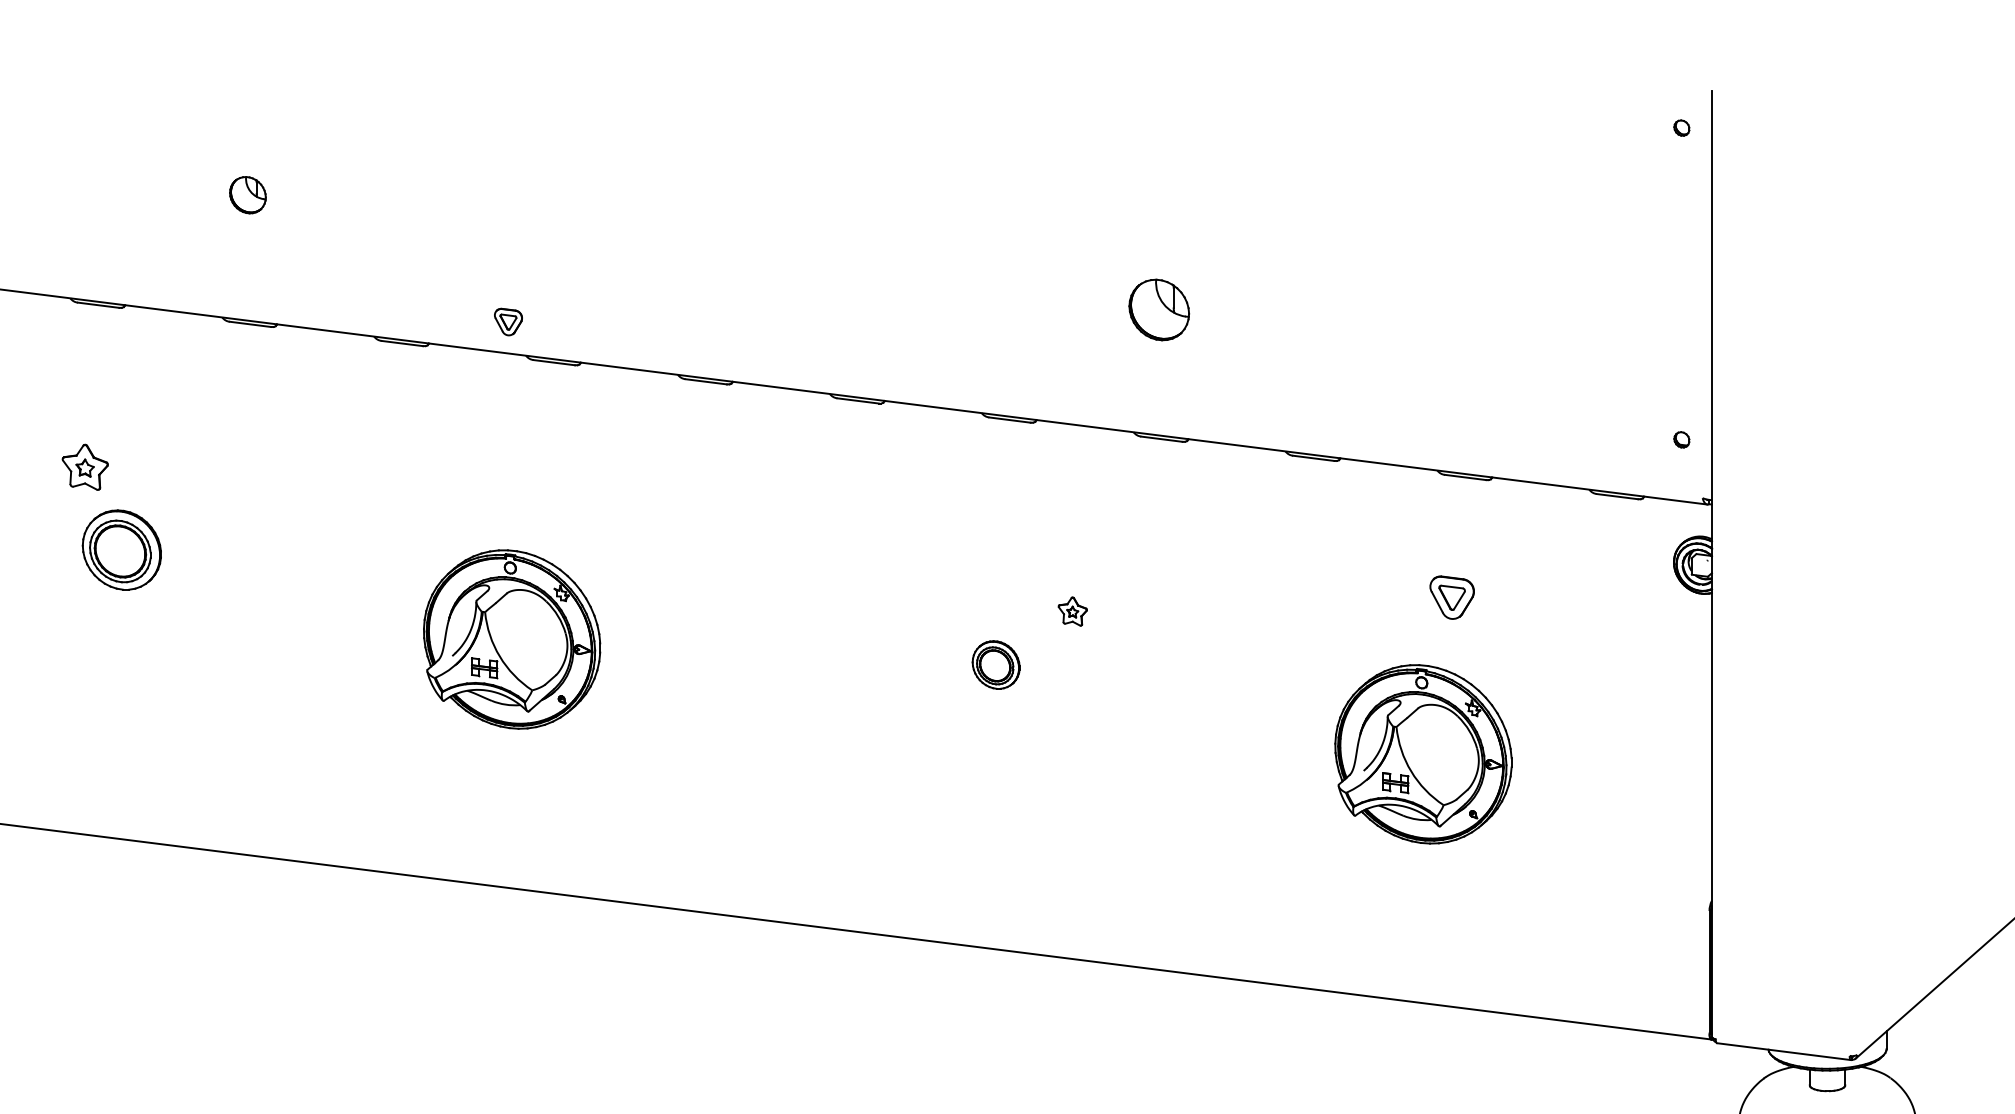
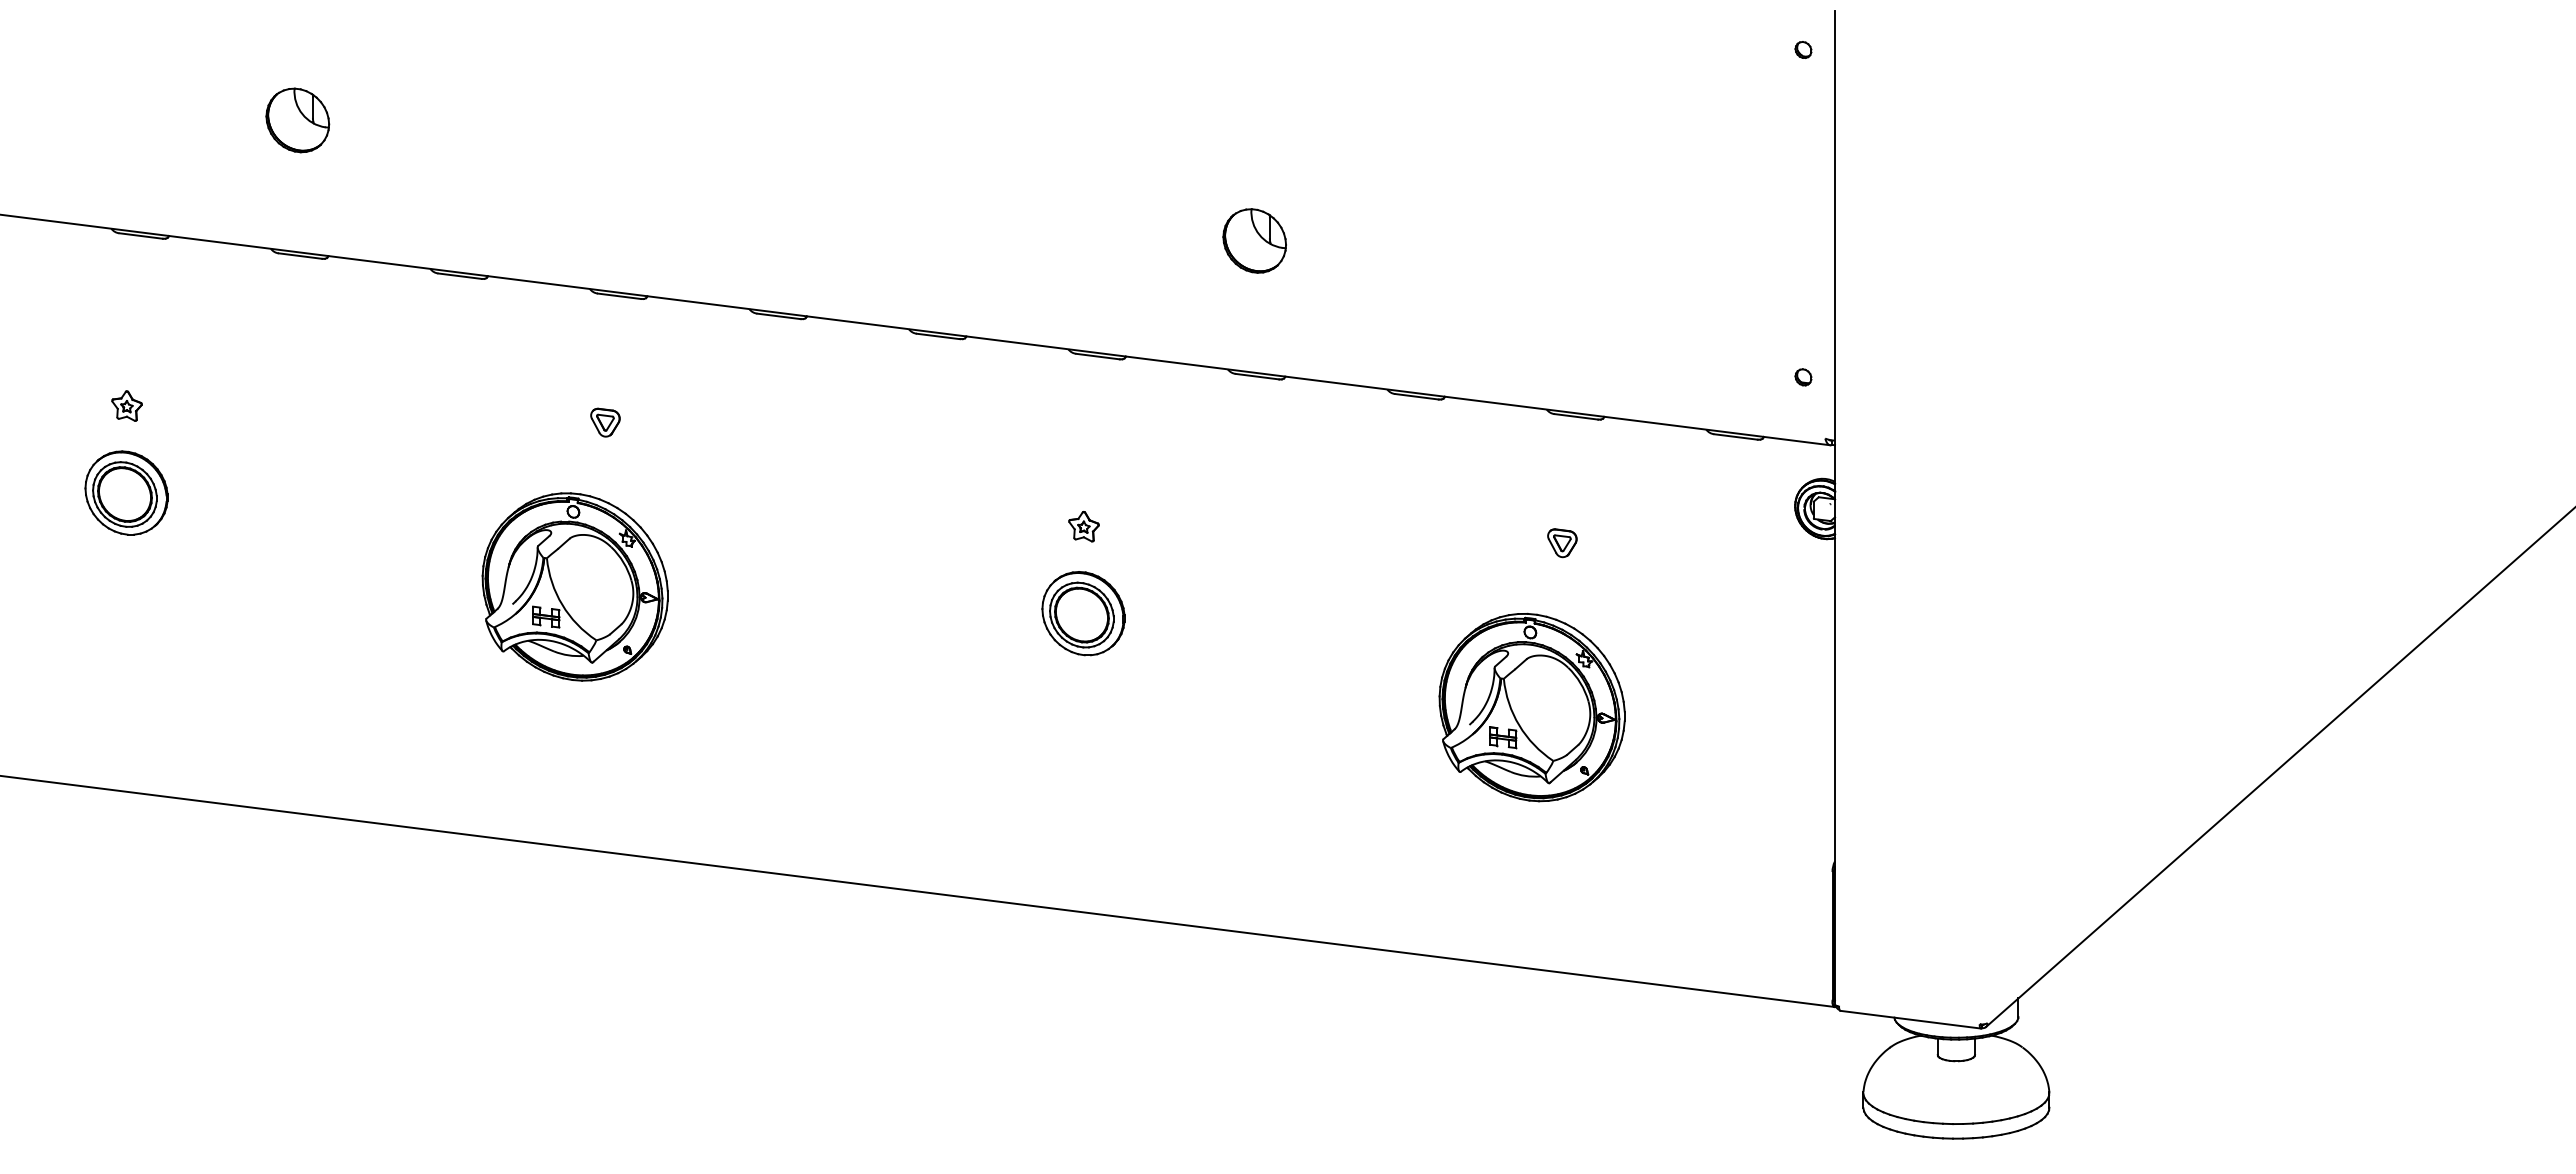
part: (247, 195) -> (297, 120), size x1.67
part: (508, 321) -> (605, 422), moved
part: (84, 466) -> (126, 405), size x0.62
part: (121, 549) -> (126, 492), moved
part: (1452, 598) -> (1562, 543), size x0.62
part: (1072, 611) -> (1083, 526), moved
part: (996, 664) -> (1083, 613), size x1.67

